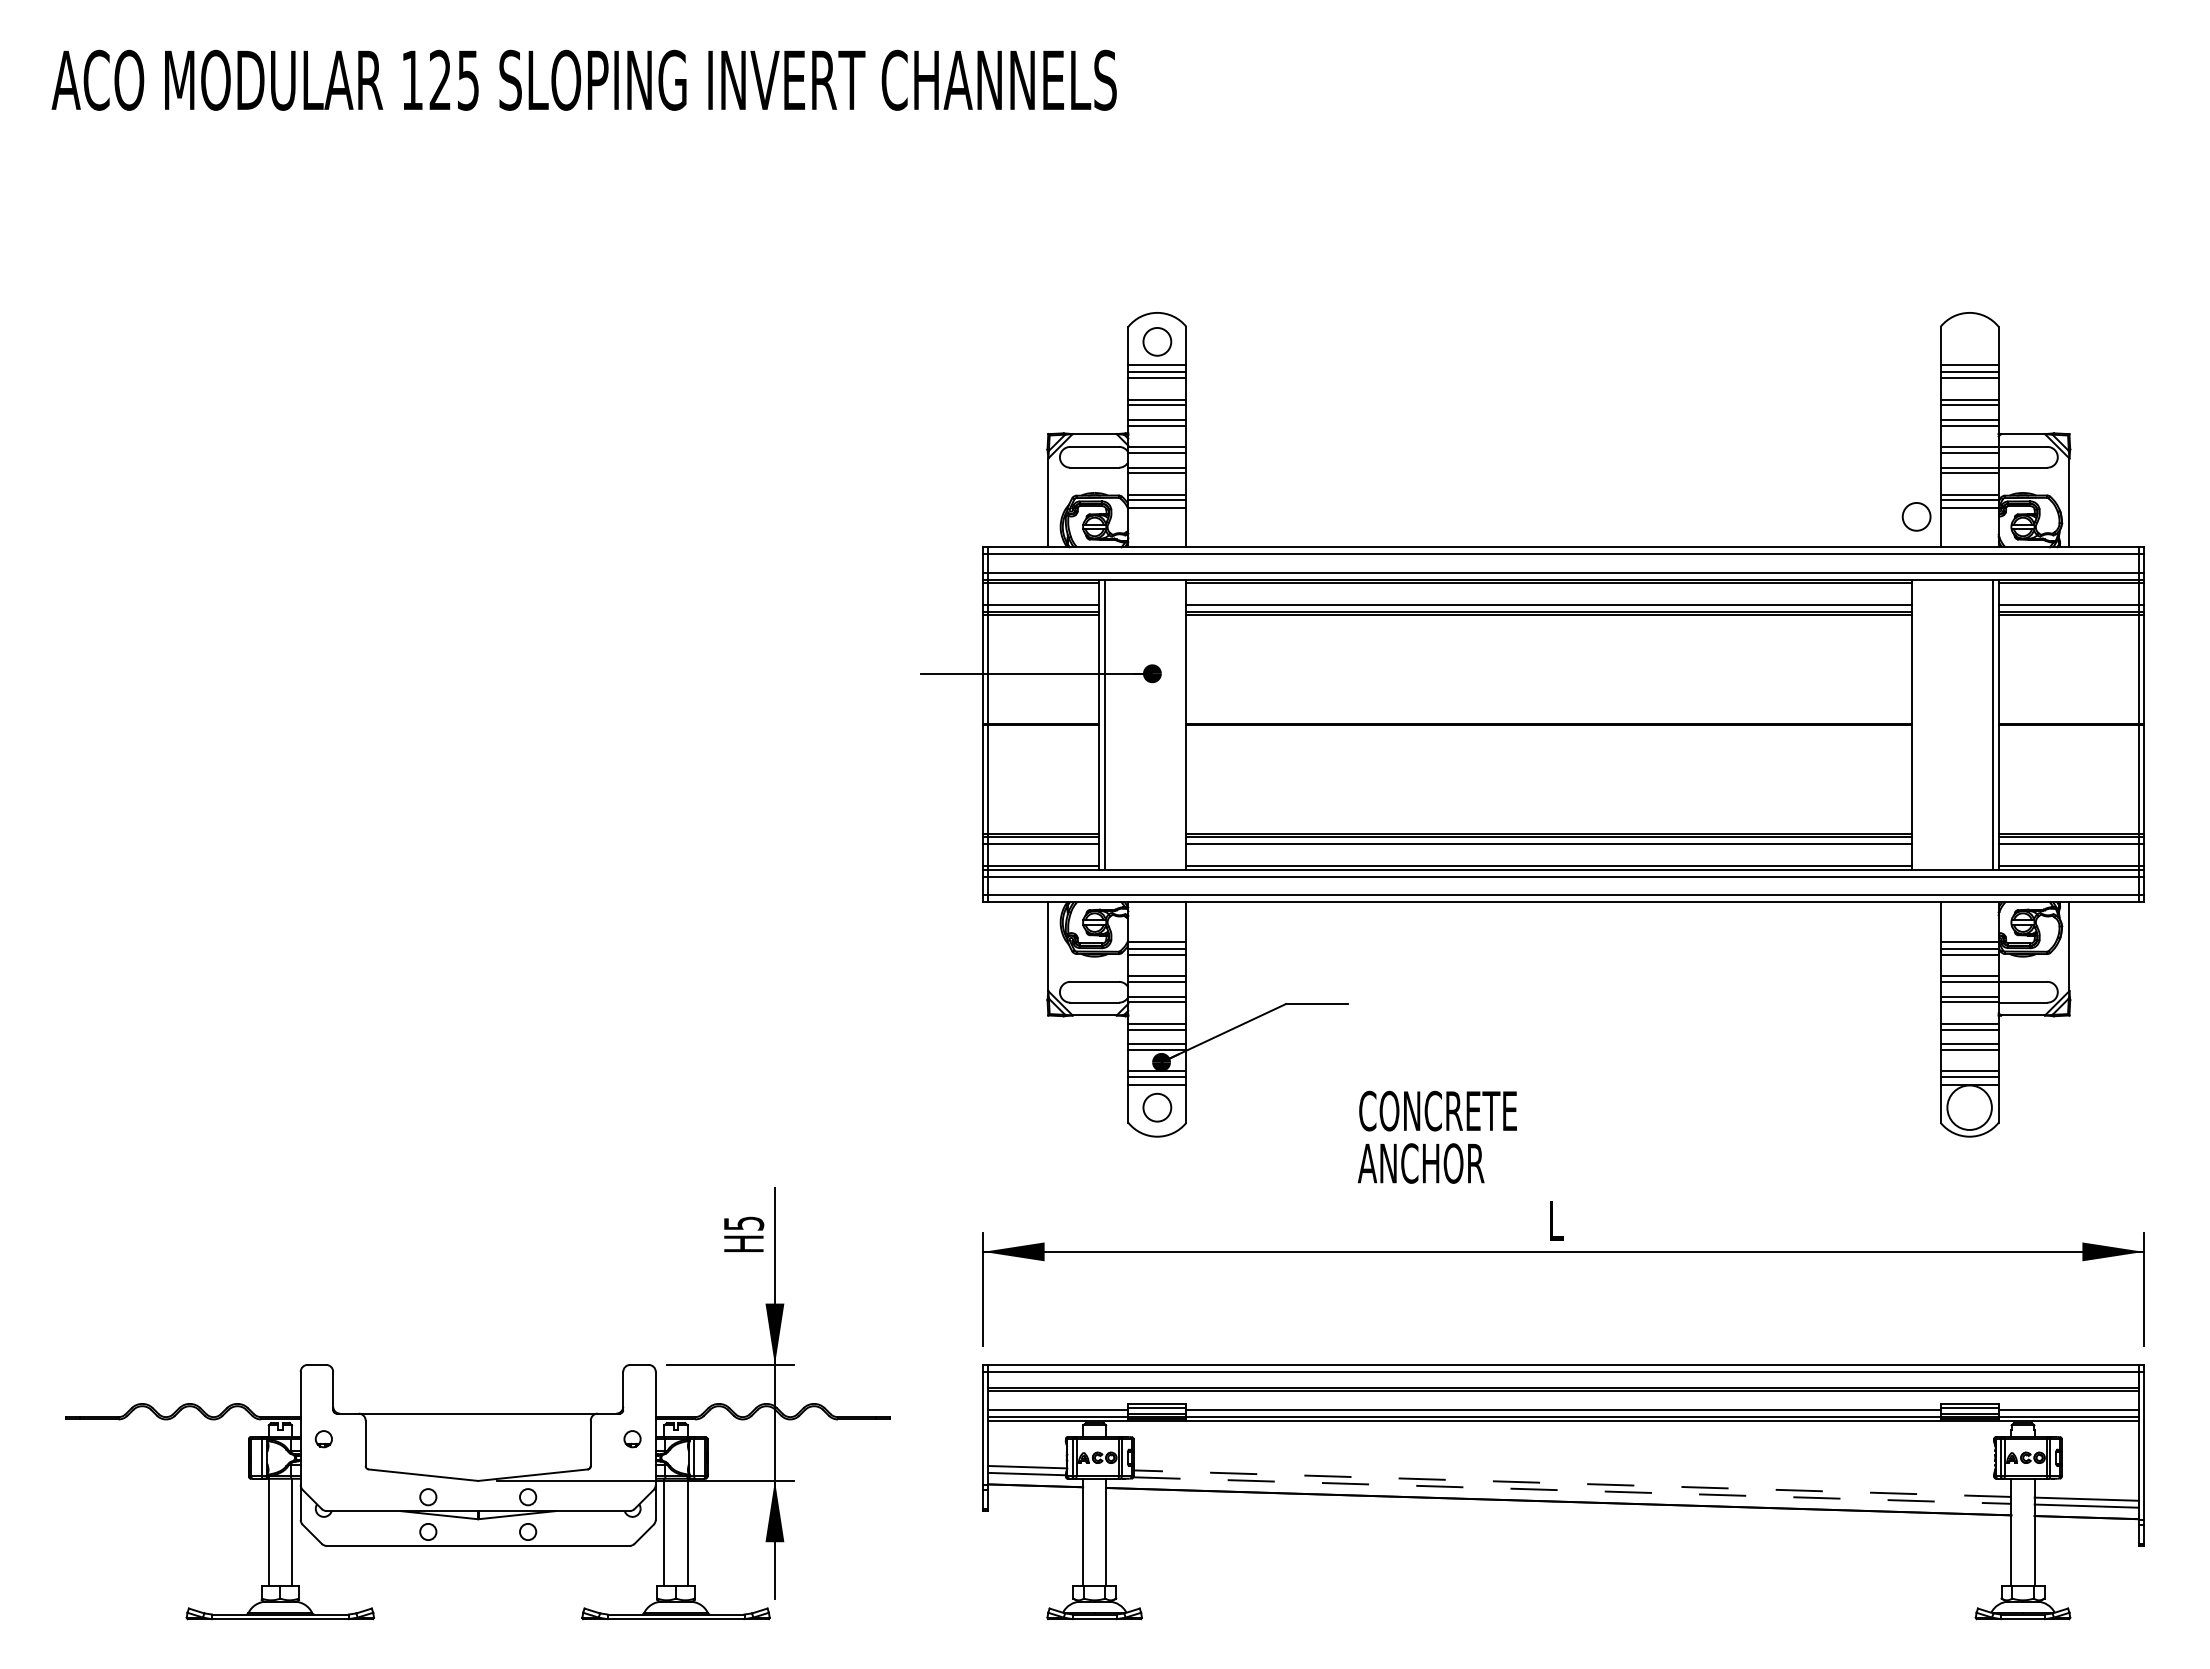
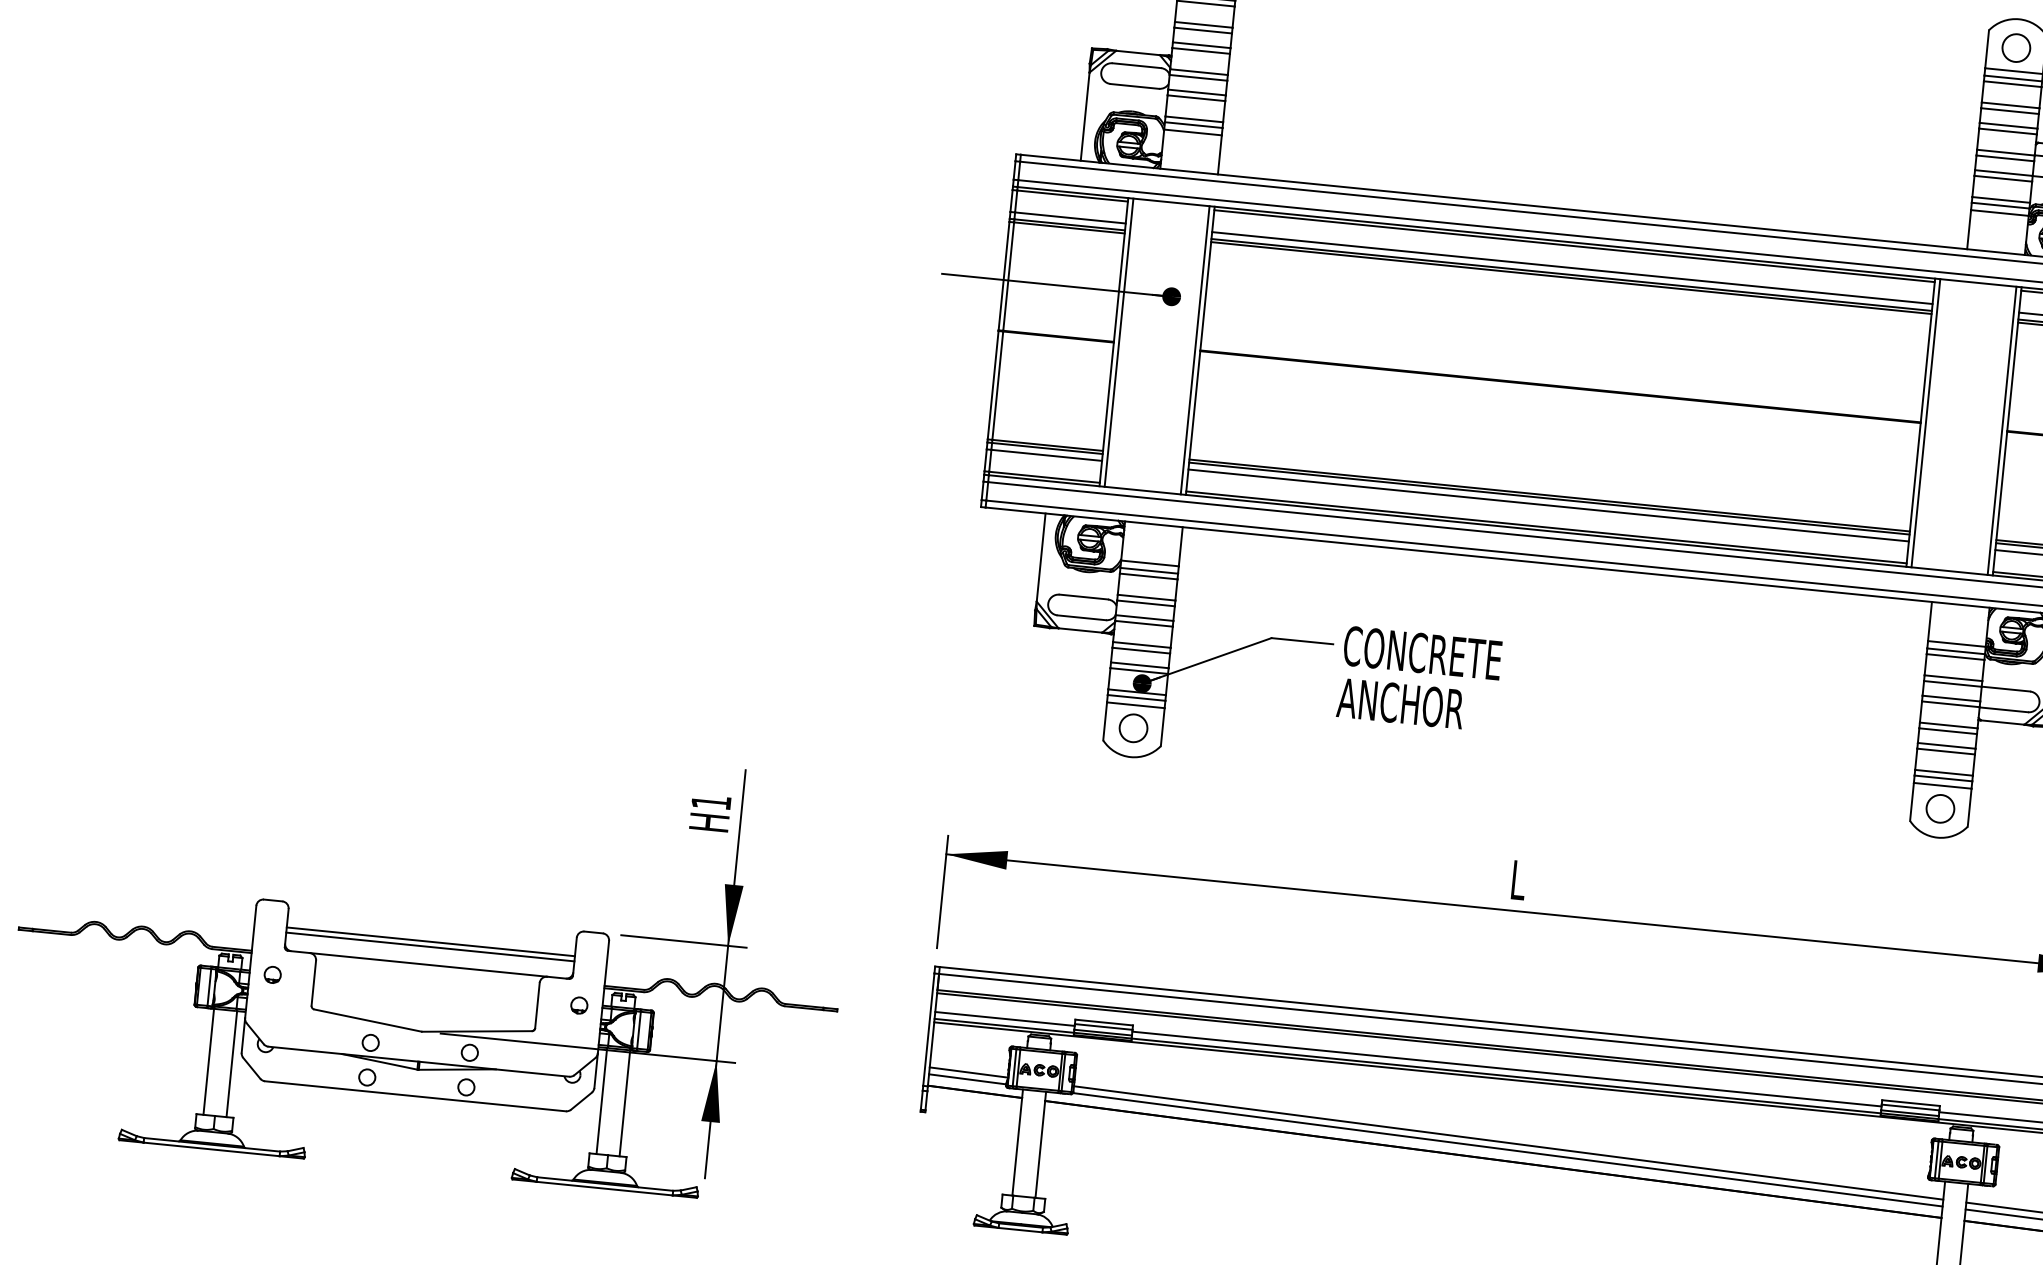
circle: (1916, 516) -> (2016, 47), moved
line: (1181, 724) -> (1195, 350), added
line: (1916, 724) -> (1925, 422), added
circle: (1969, 1107) -> (1940, 808), size x0.62
text: (1437, 1136) -> (1419, 678), moved
text: (744, 1223) -> (711, 802), H5 -> H1
line: (478, 1390) -> (431, 941), added
line: (478, 1395) -> (430, 946), added
line: (1572, 1483) -> (1508, 1142), dashed -> solid
line: (1572, 1490) -> (1507, 1149), dashed -> solid

